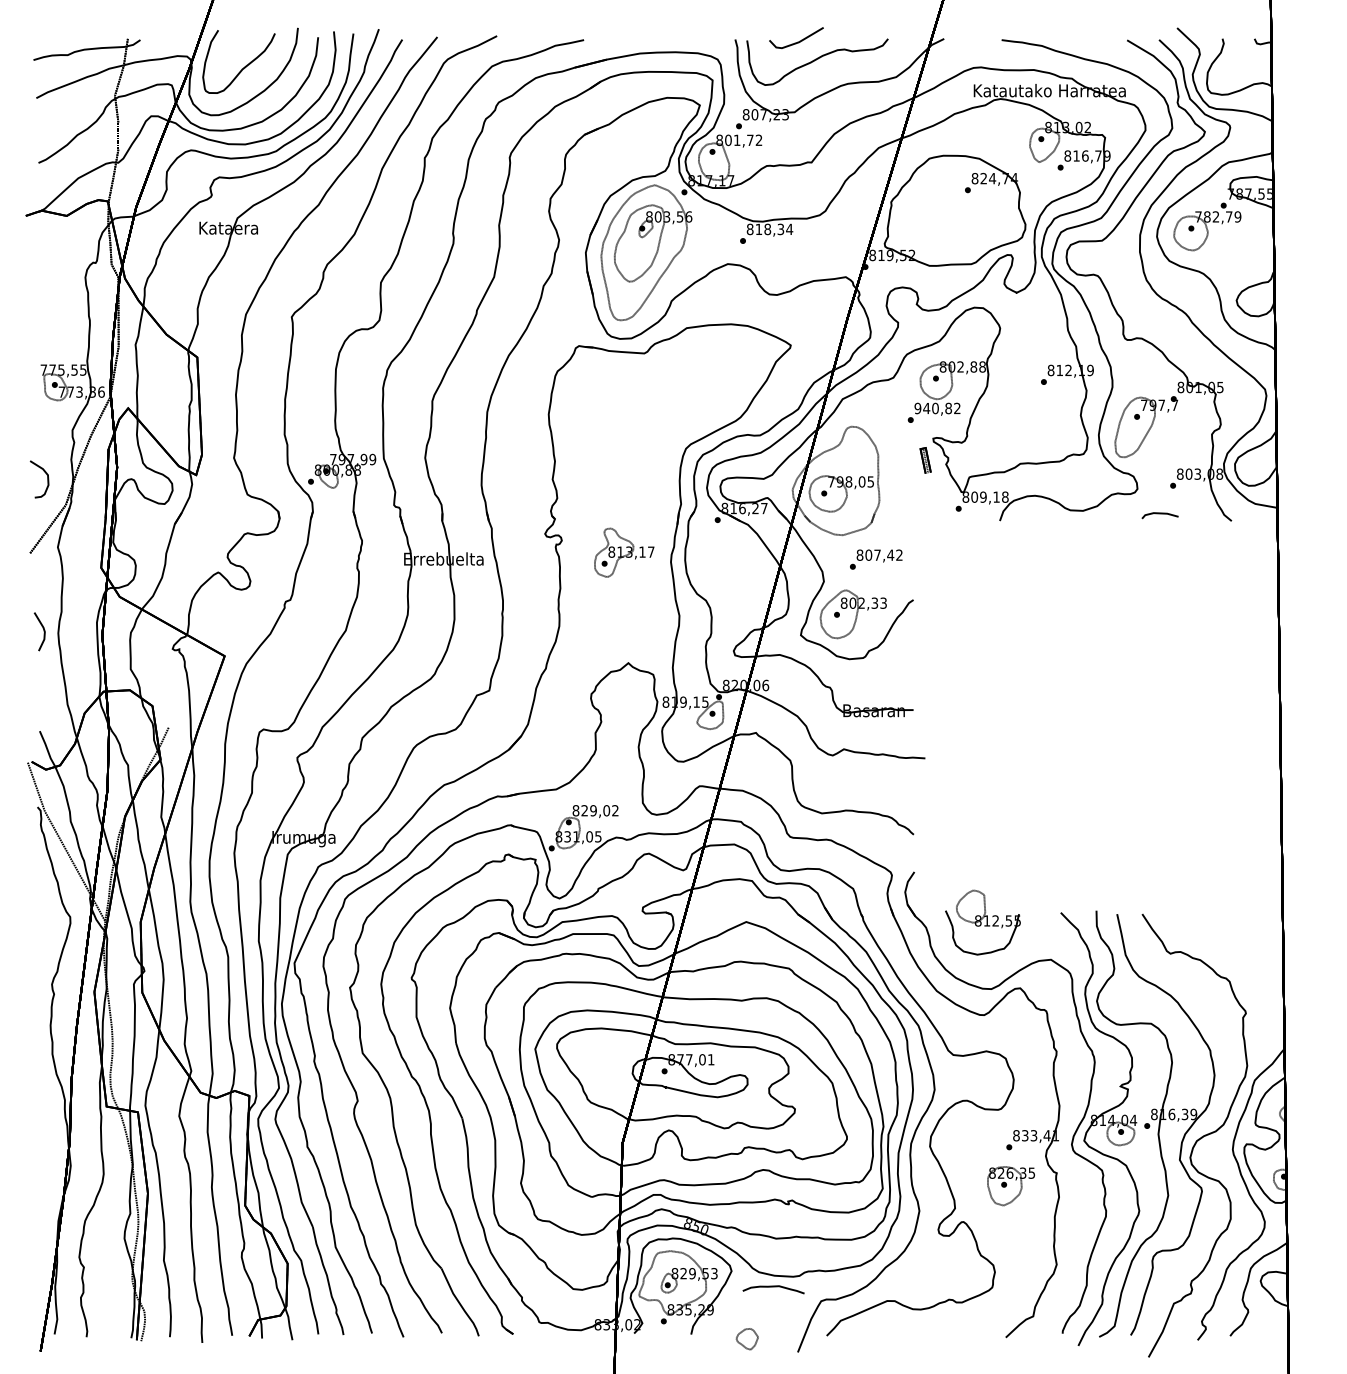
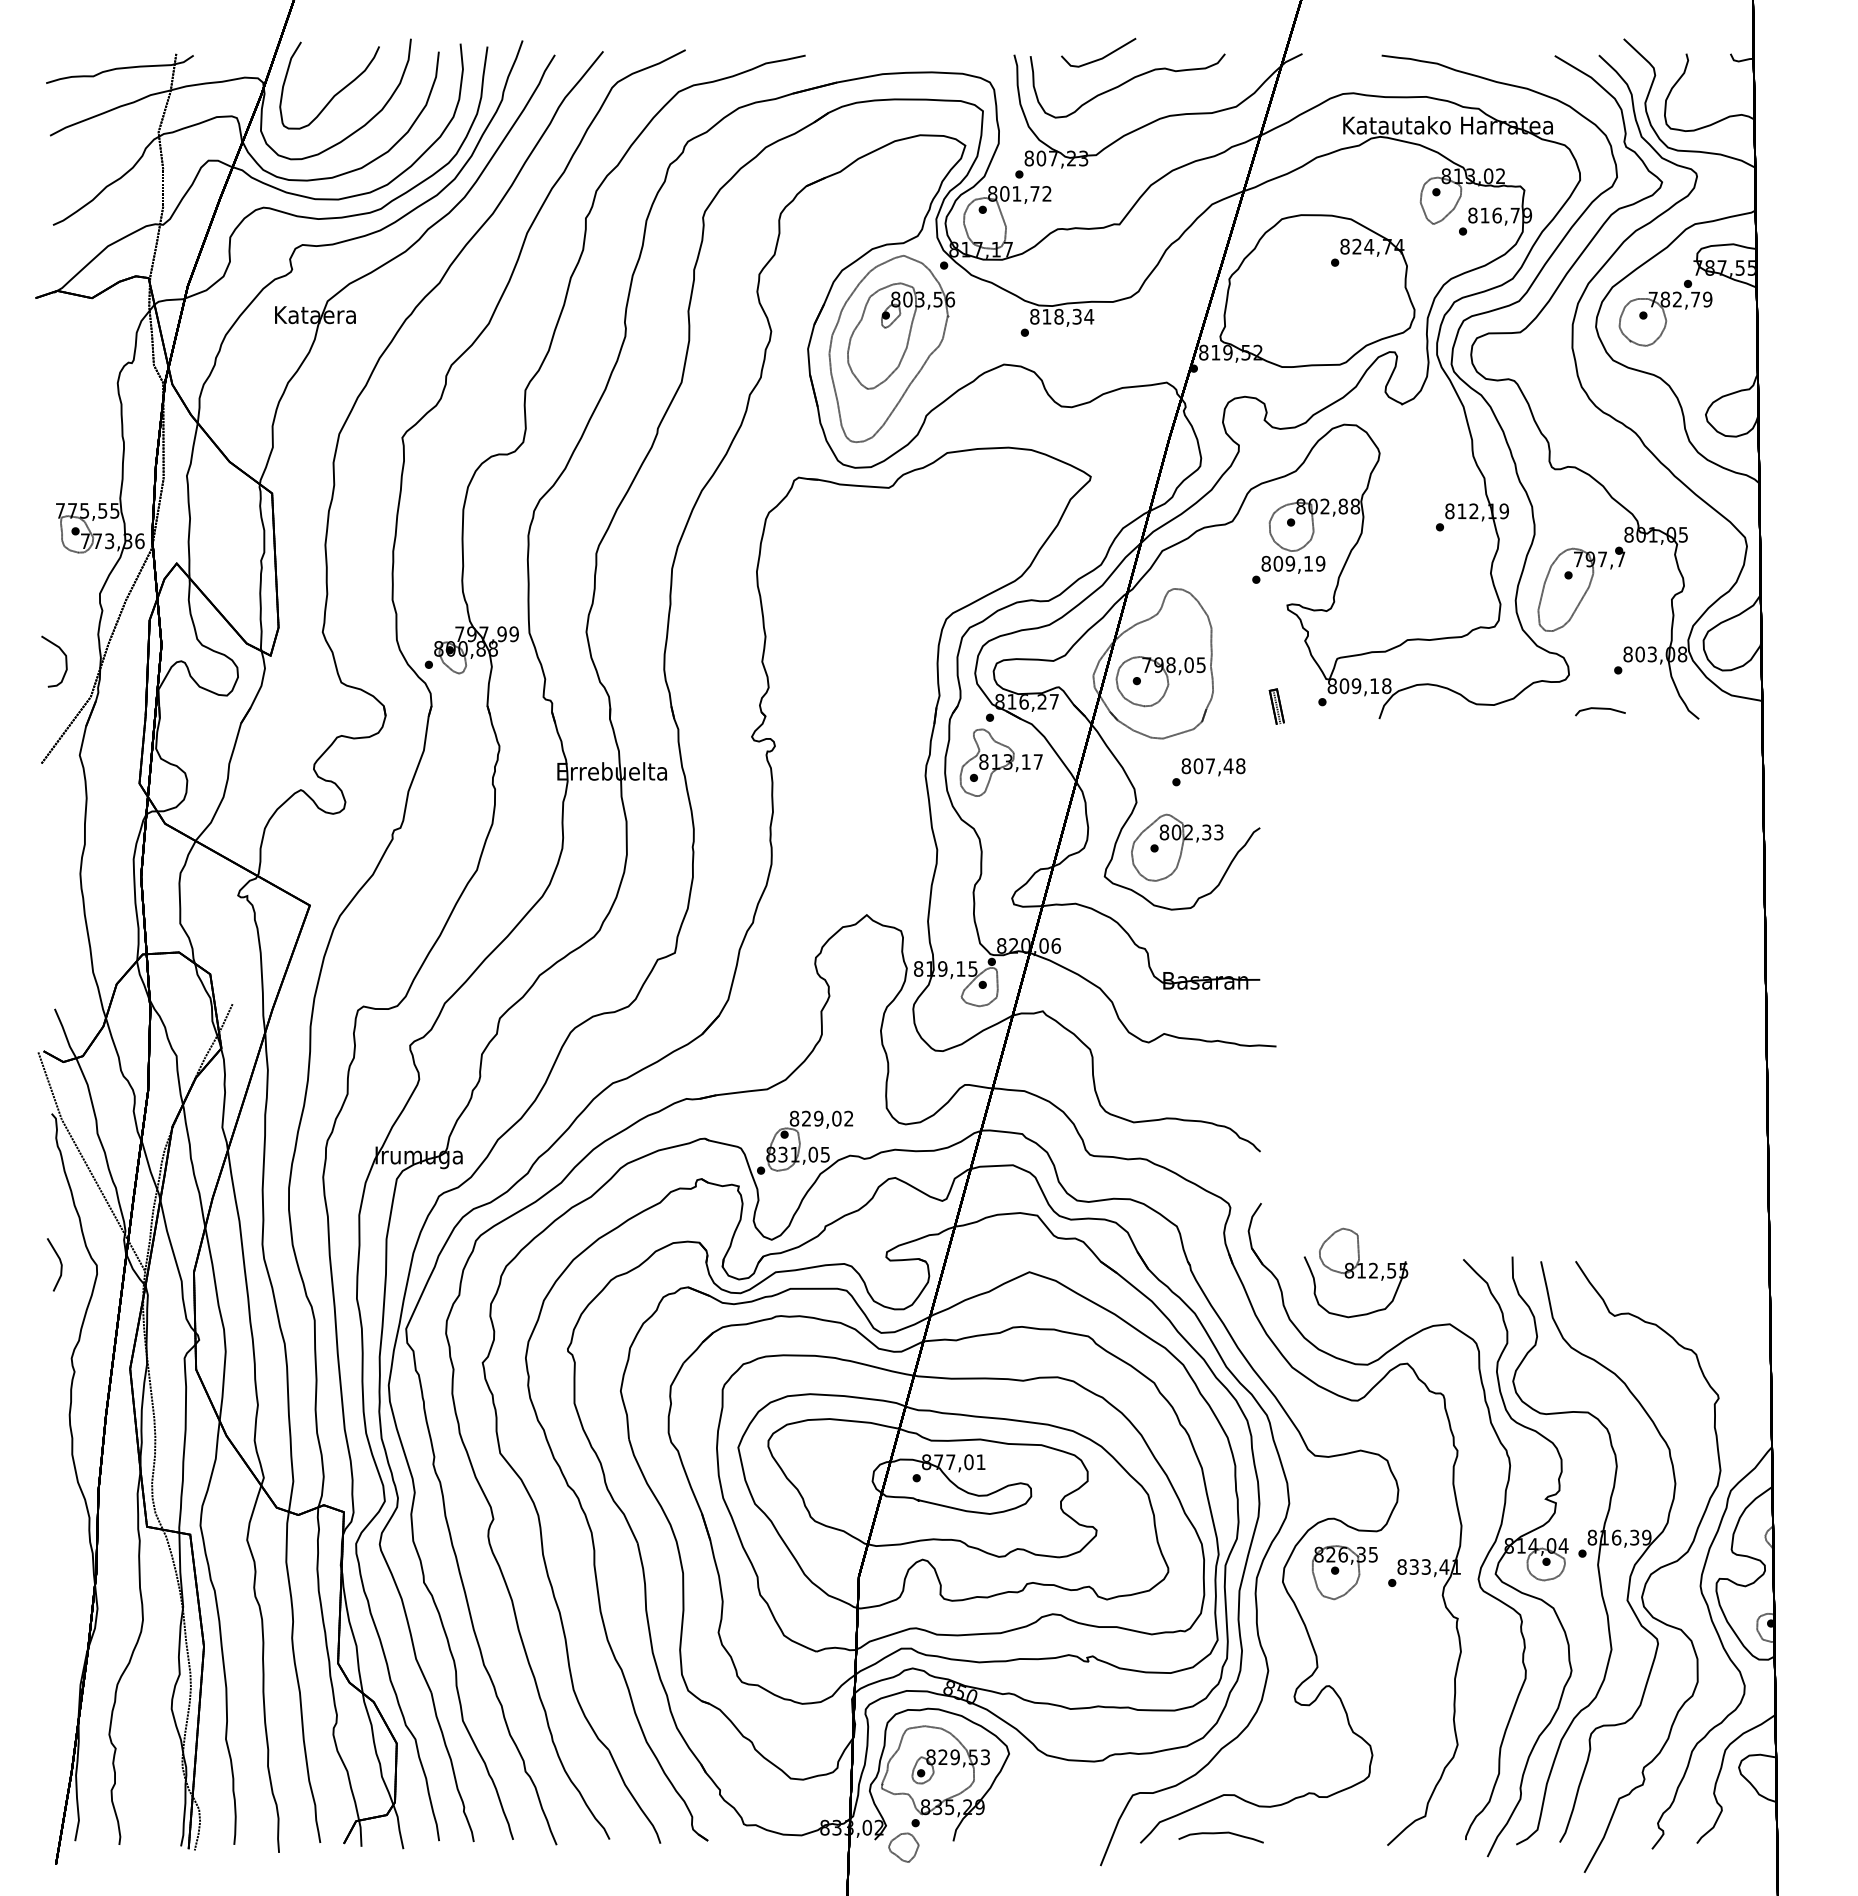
text: (937, 408) -> (1293, 563), 940,82 -> 809,19
part: (925, 460) -> (1276, 706), moved
part: (623, 552) -> (1000, 762), moved
text: (899, 555) -> (1240, 766), 807,42 -> 807,48
line: (43, 629) -> (59, 1261), moved
part: (1010, 1186) -> (1344, 1572), moved
curve: (773, 1286) -> (1220, 1833), moved
part: (747, 1339) -> (903, 1847), moved

